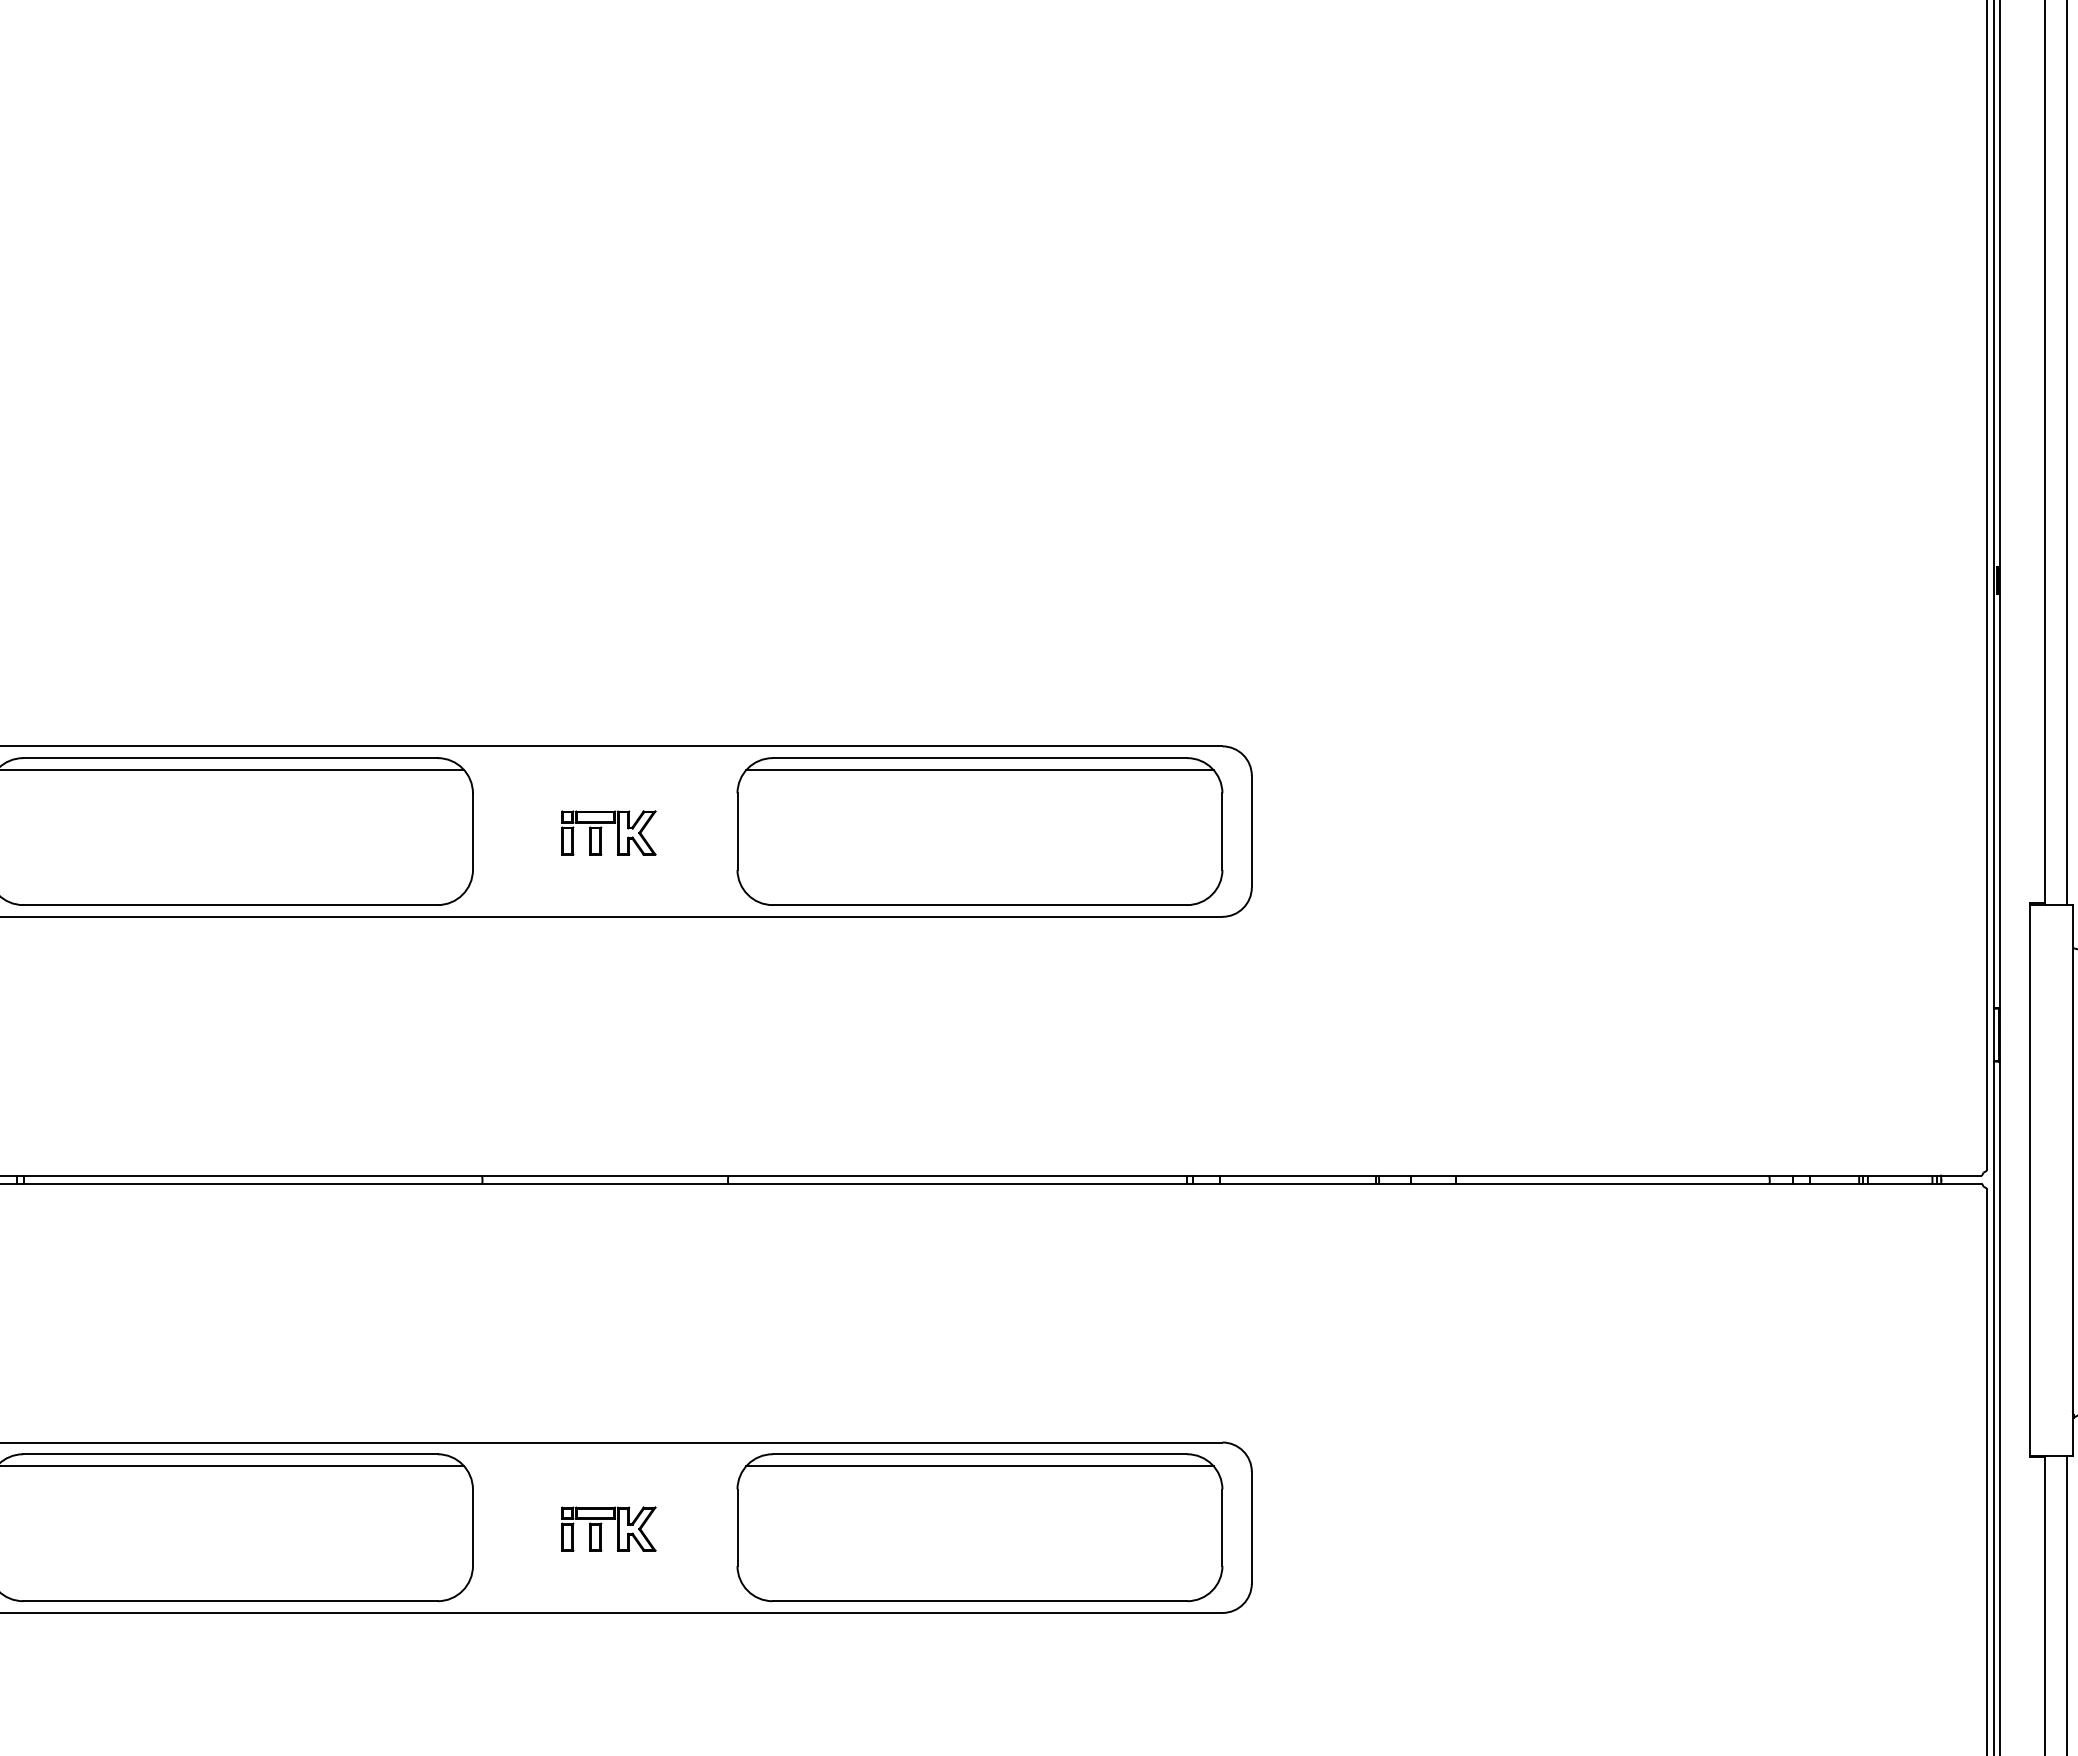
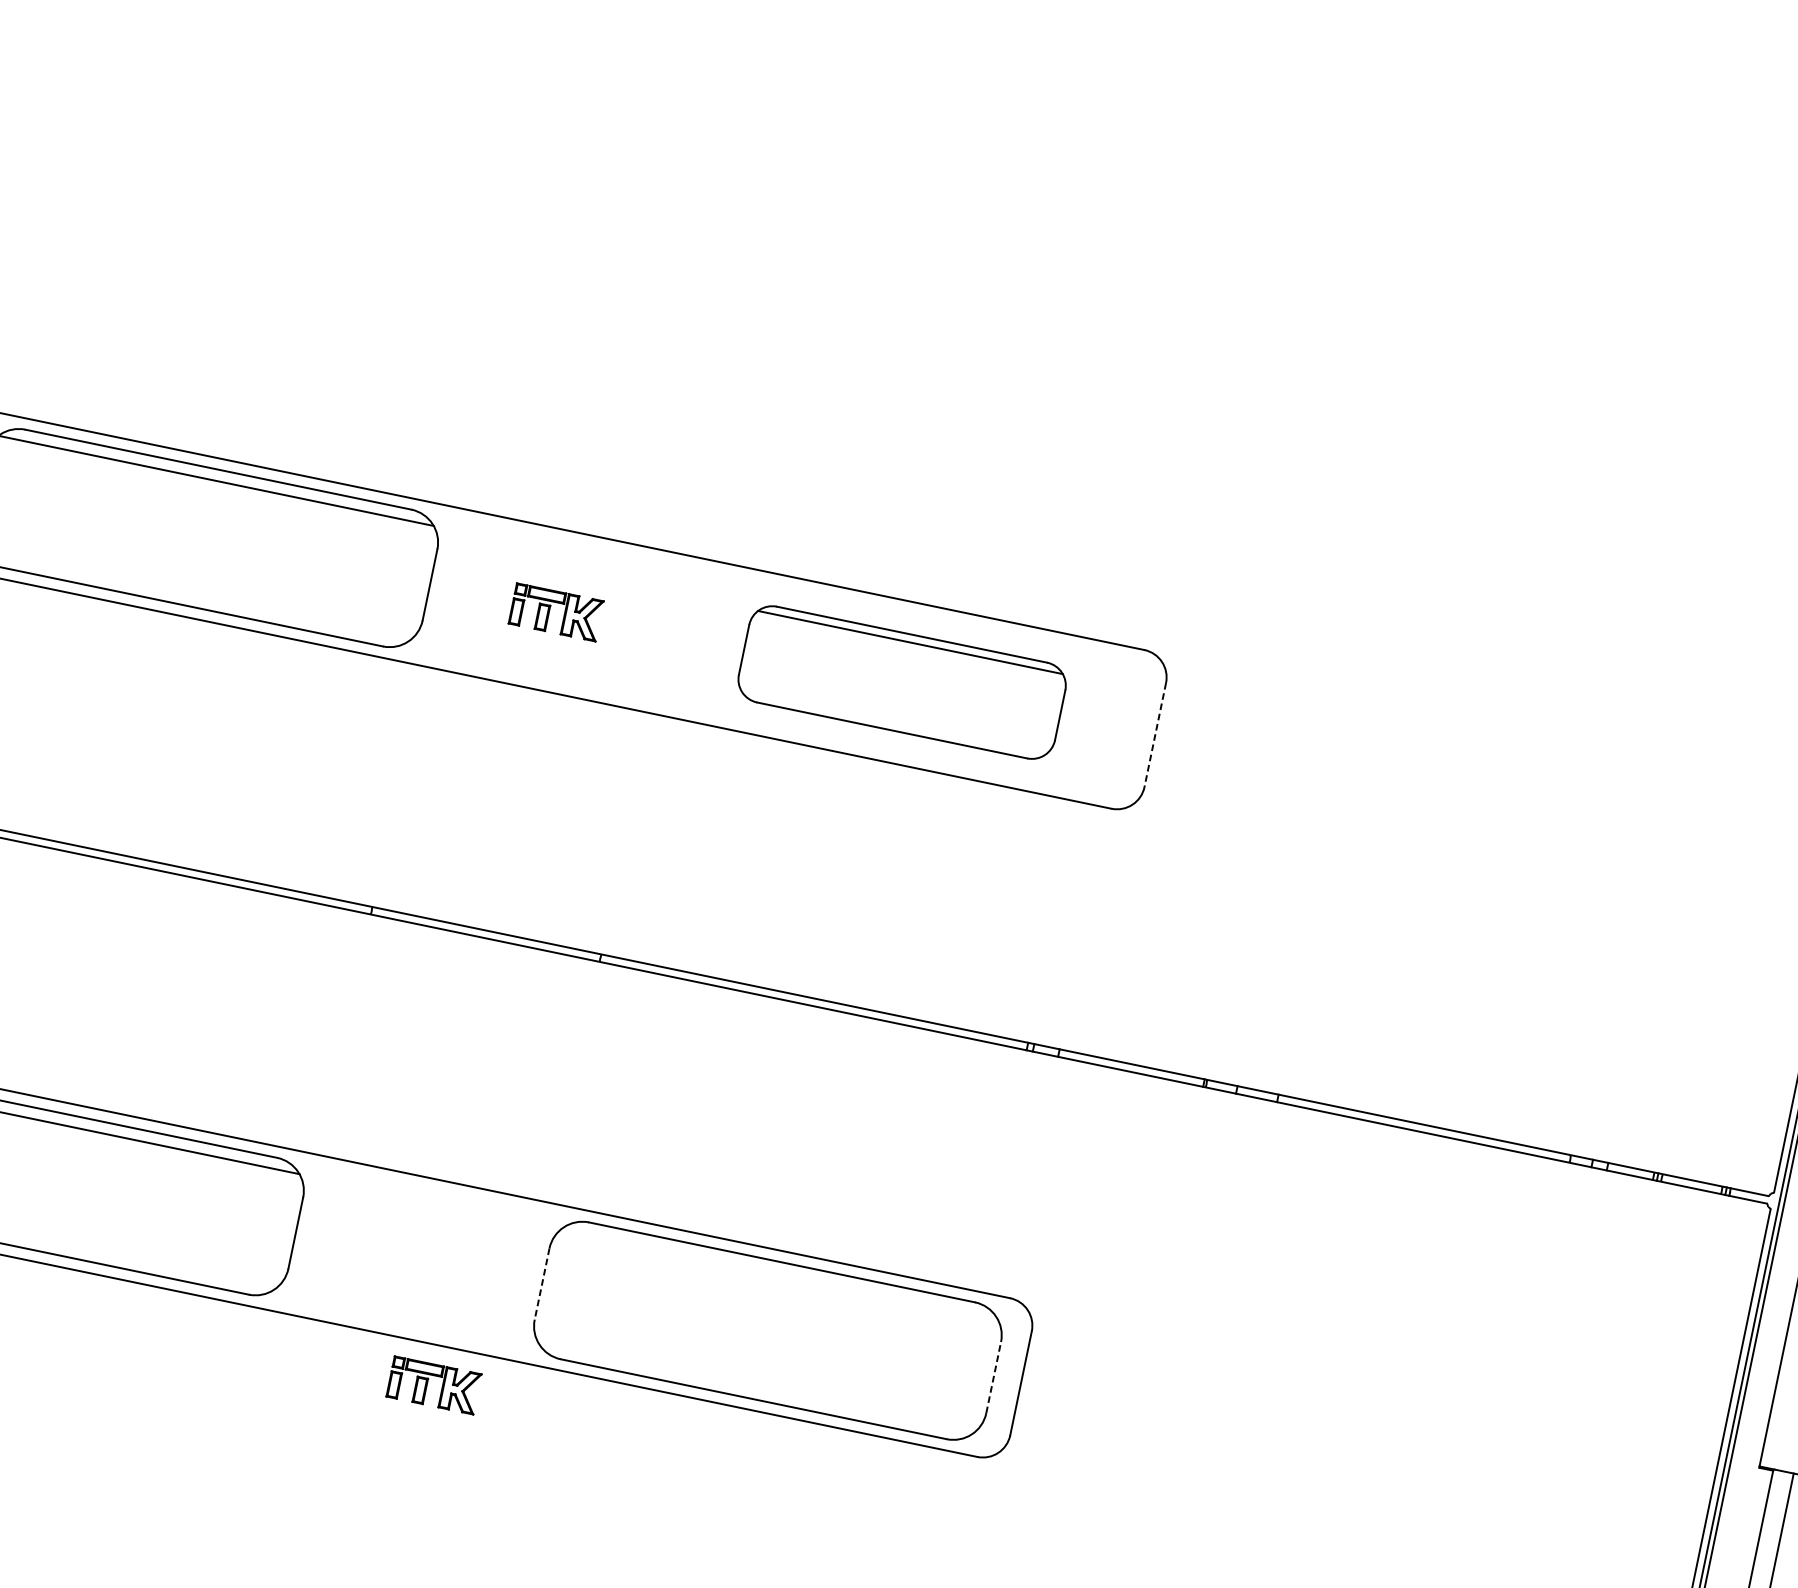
part: (979, 831) -> (901, 682), size x0.7
line: (1251, 831) -> (1154, 734), solid -> dashed
line: (979, 1466) -> (779, 1273), removed
line: (1222, 1527) -> (993, 1377), solid -> dashed
part: (601, 1528) -> (427, 1383), moved
line: (737, 1528) -> (541, 1284), solid -> dashed

